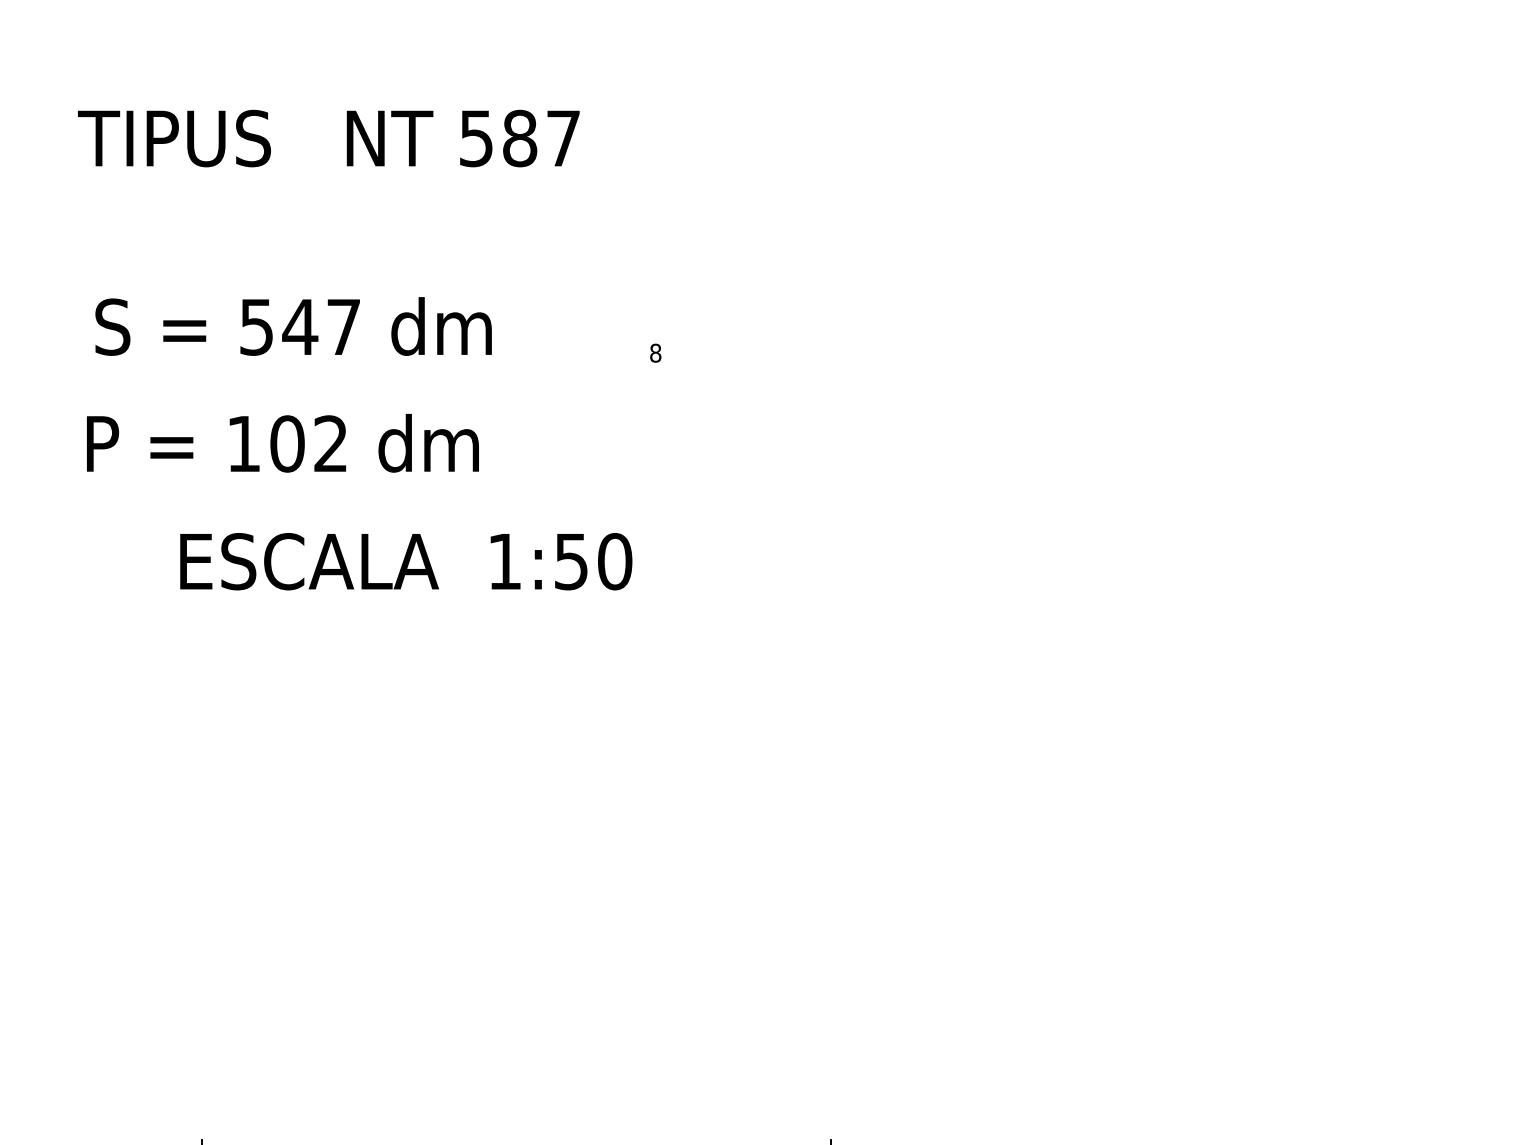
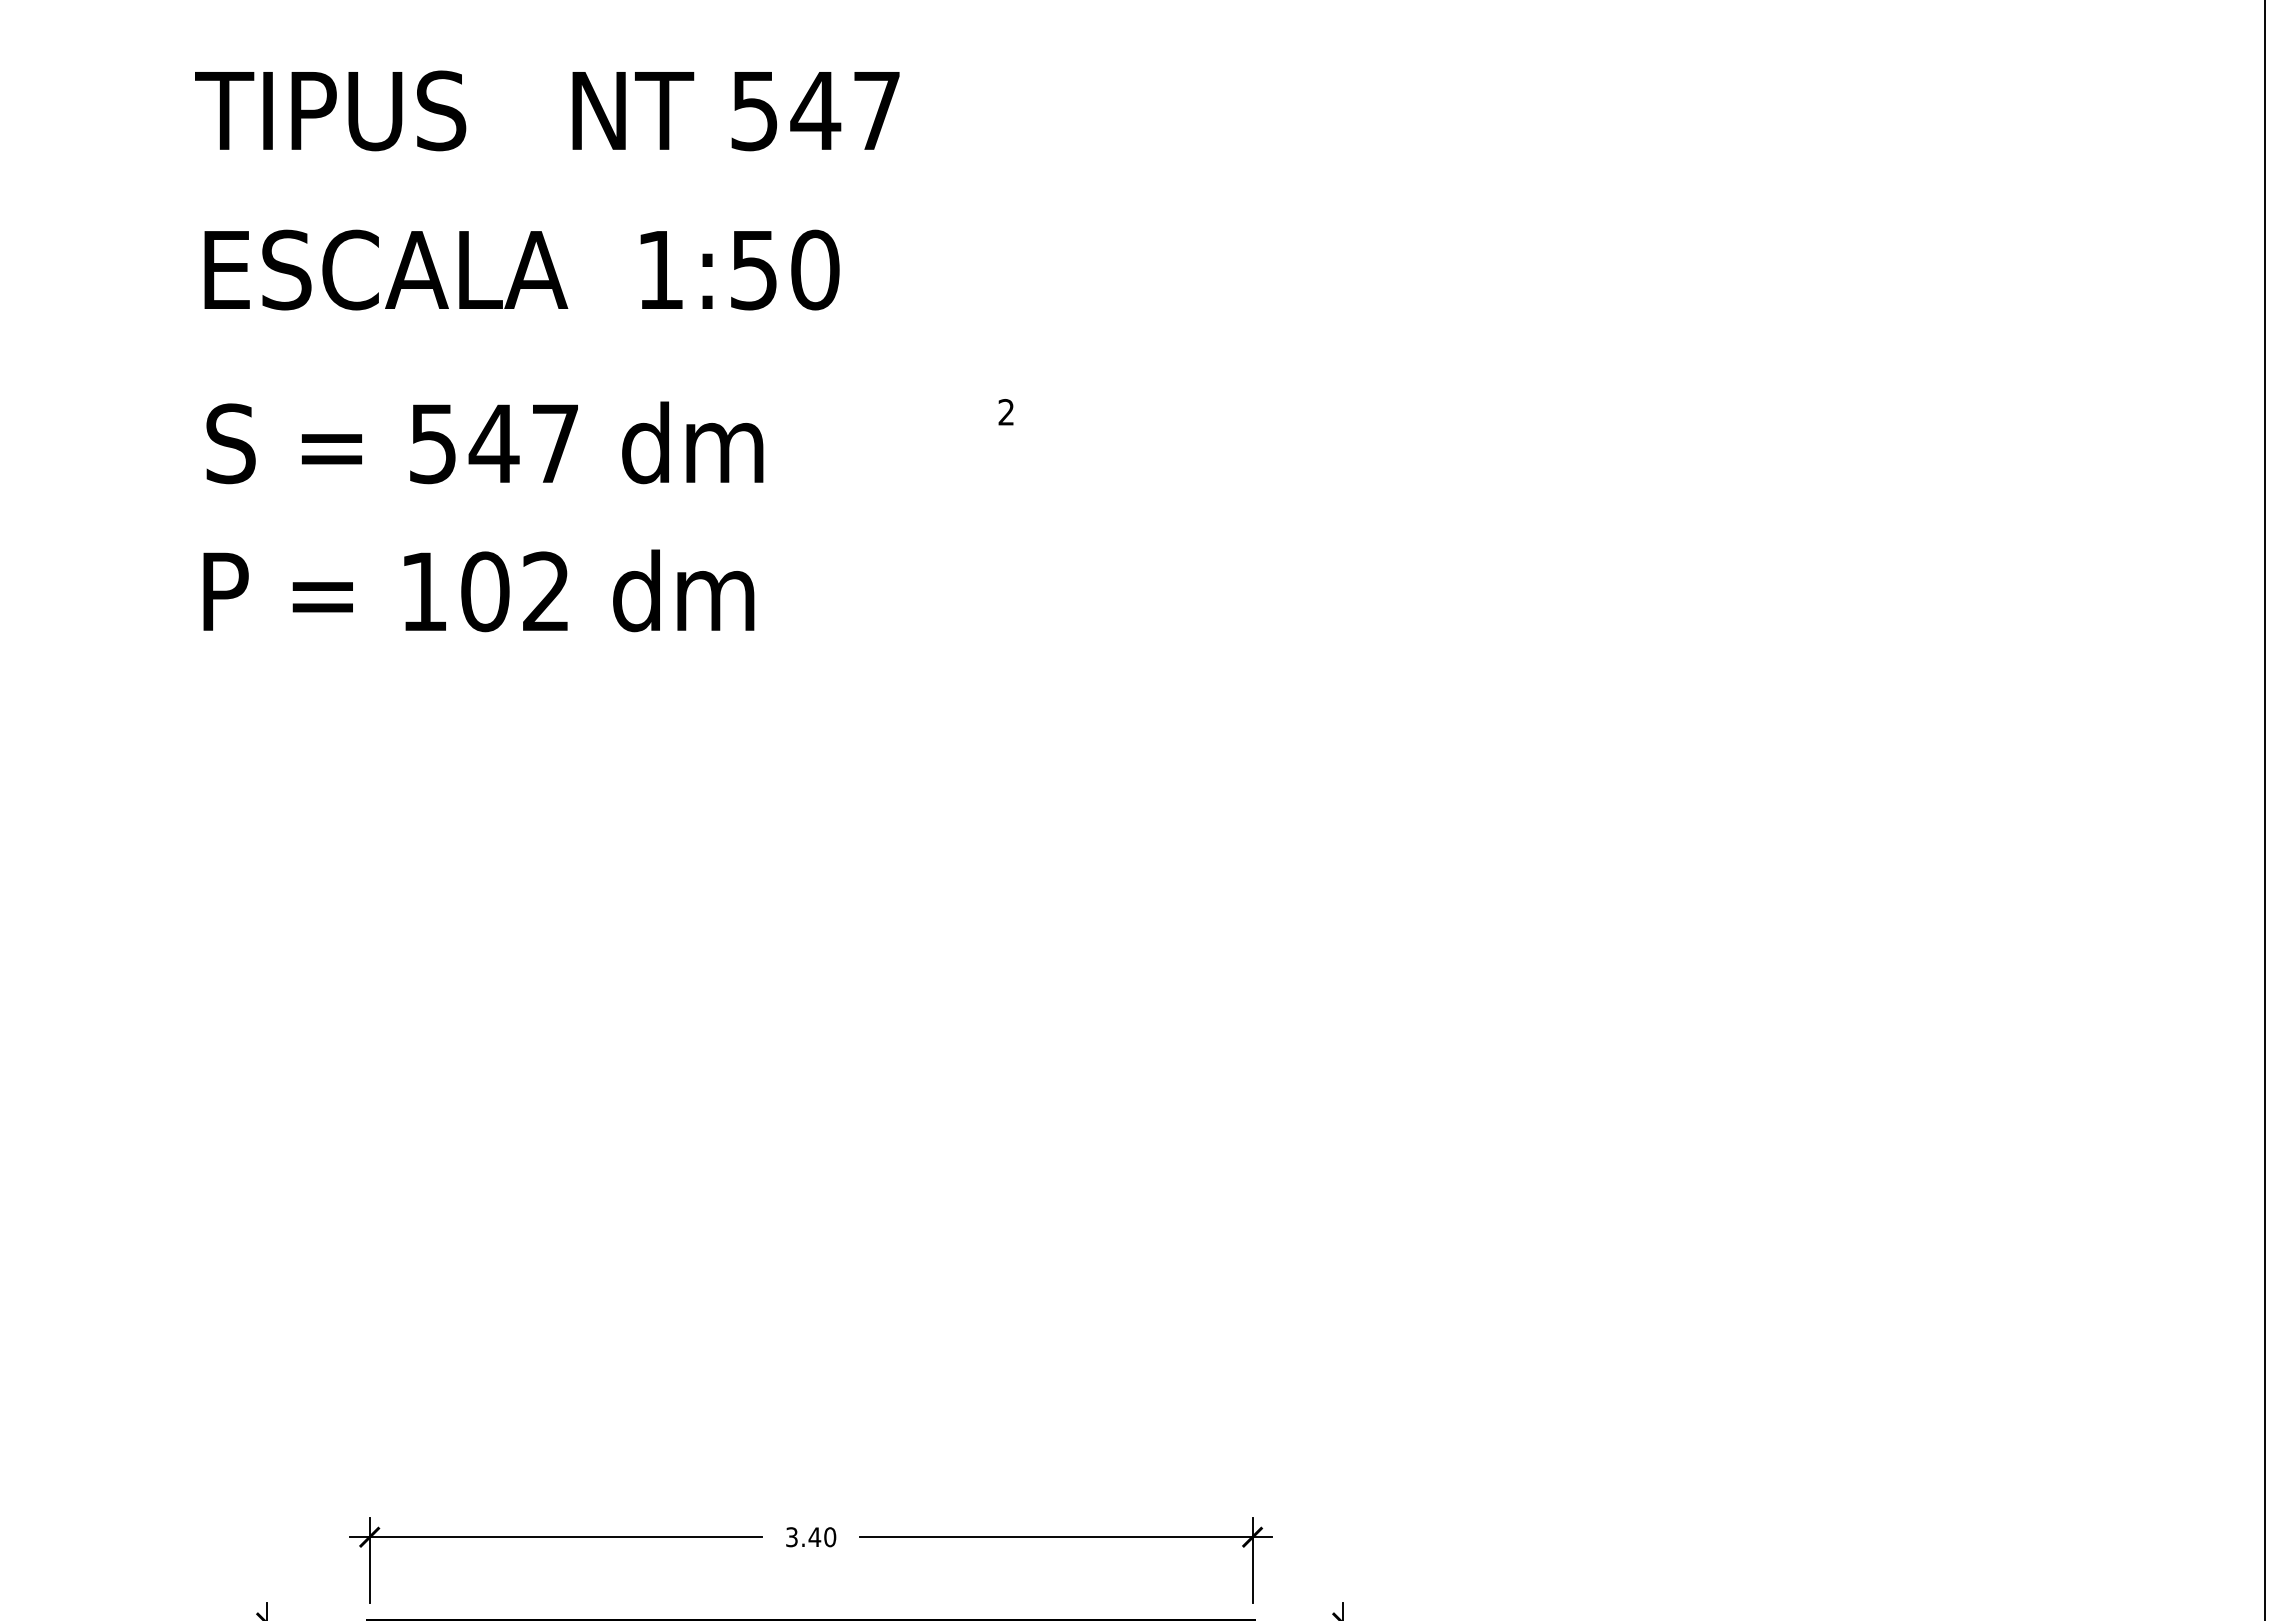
text: (519, 138) -> (815, 110), 587 -> 547
text: (293, 326) -> (484, 442), moved
text: (655, 353) -> (1006, 412), 8 -> 2
text: (282, 443) -> (478, 590), moved
text: (405, 561) -> (521, 269), moved

